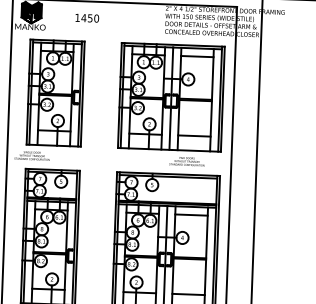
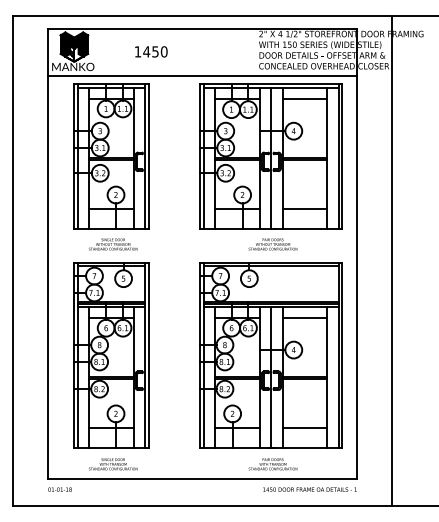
line: (123, 36) -> (202, 75), added
text: (32, 155) -> (113, 244), moved
text: (186, 161) -> (272, 244), moved

